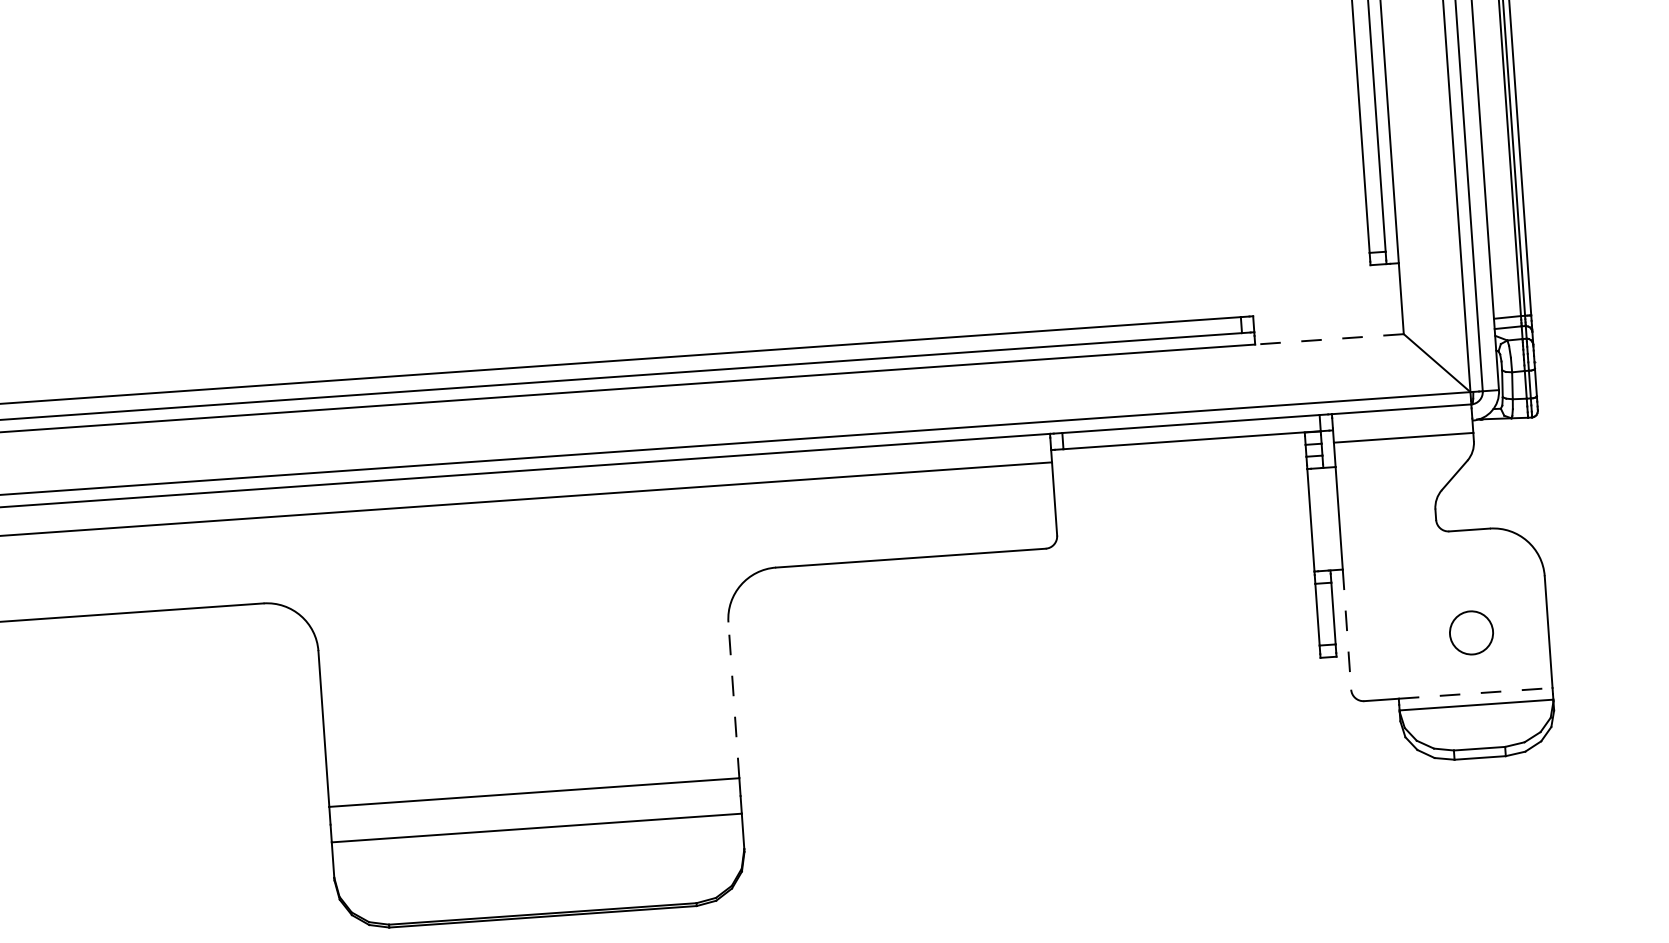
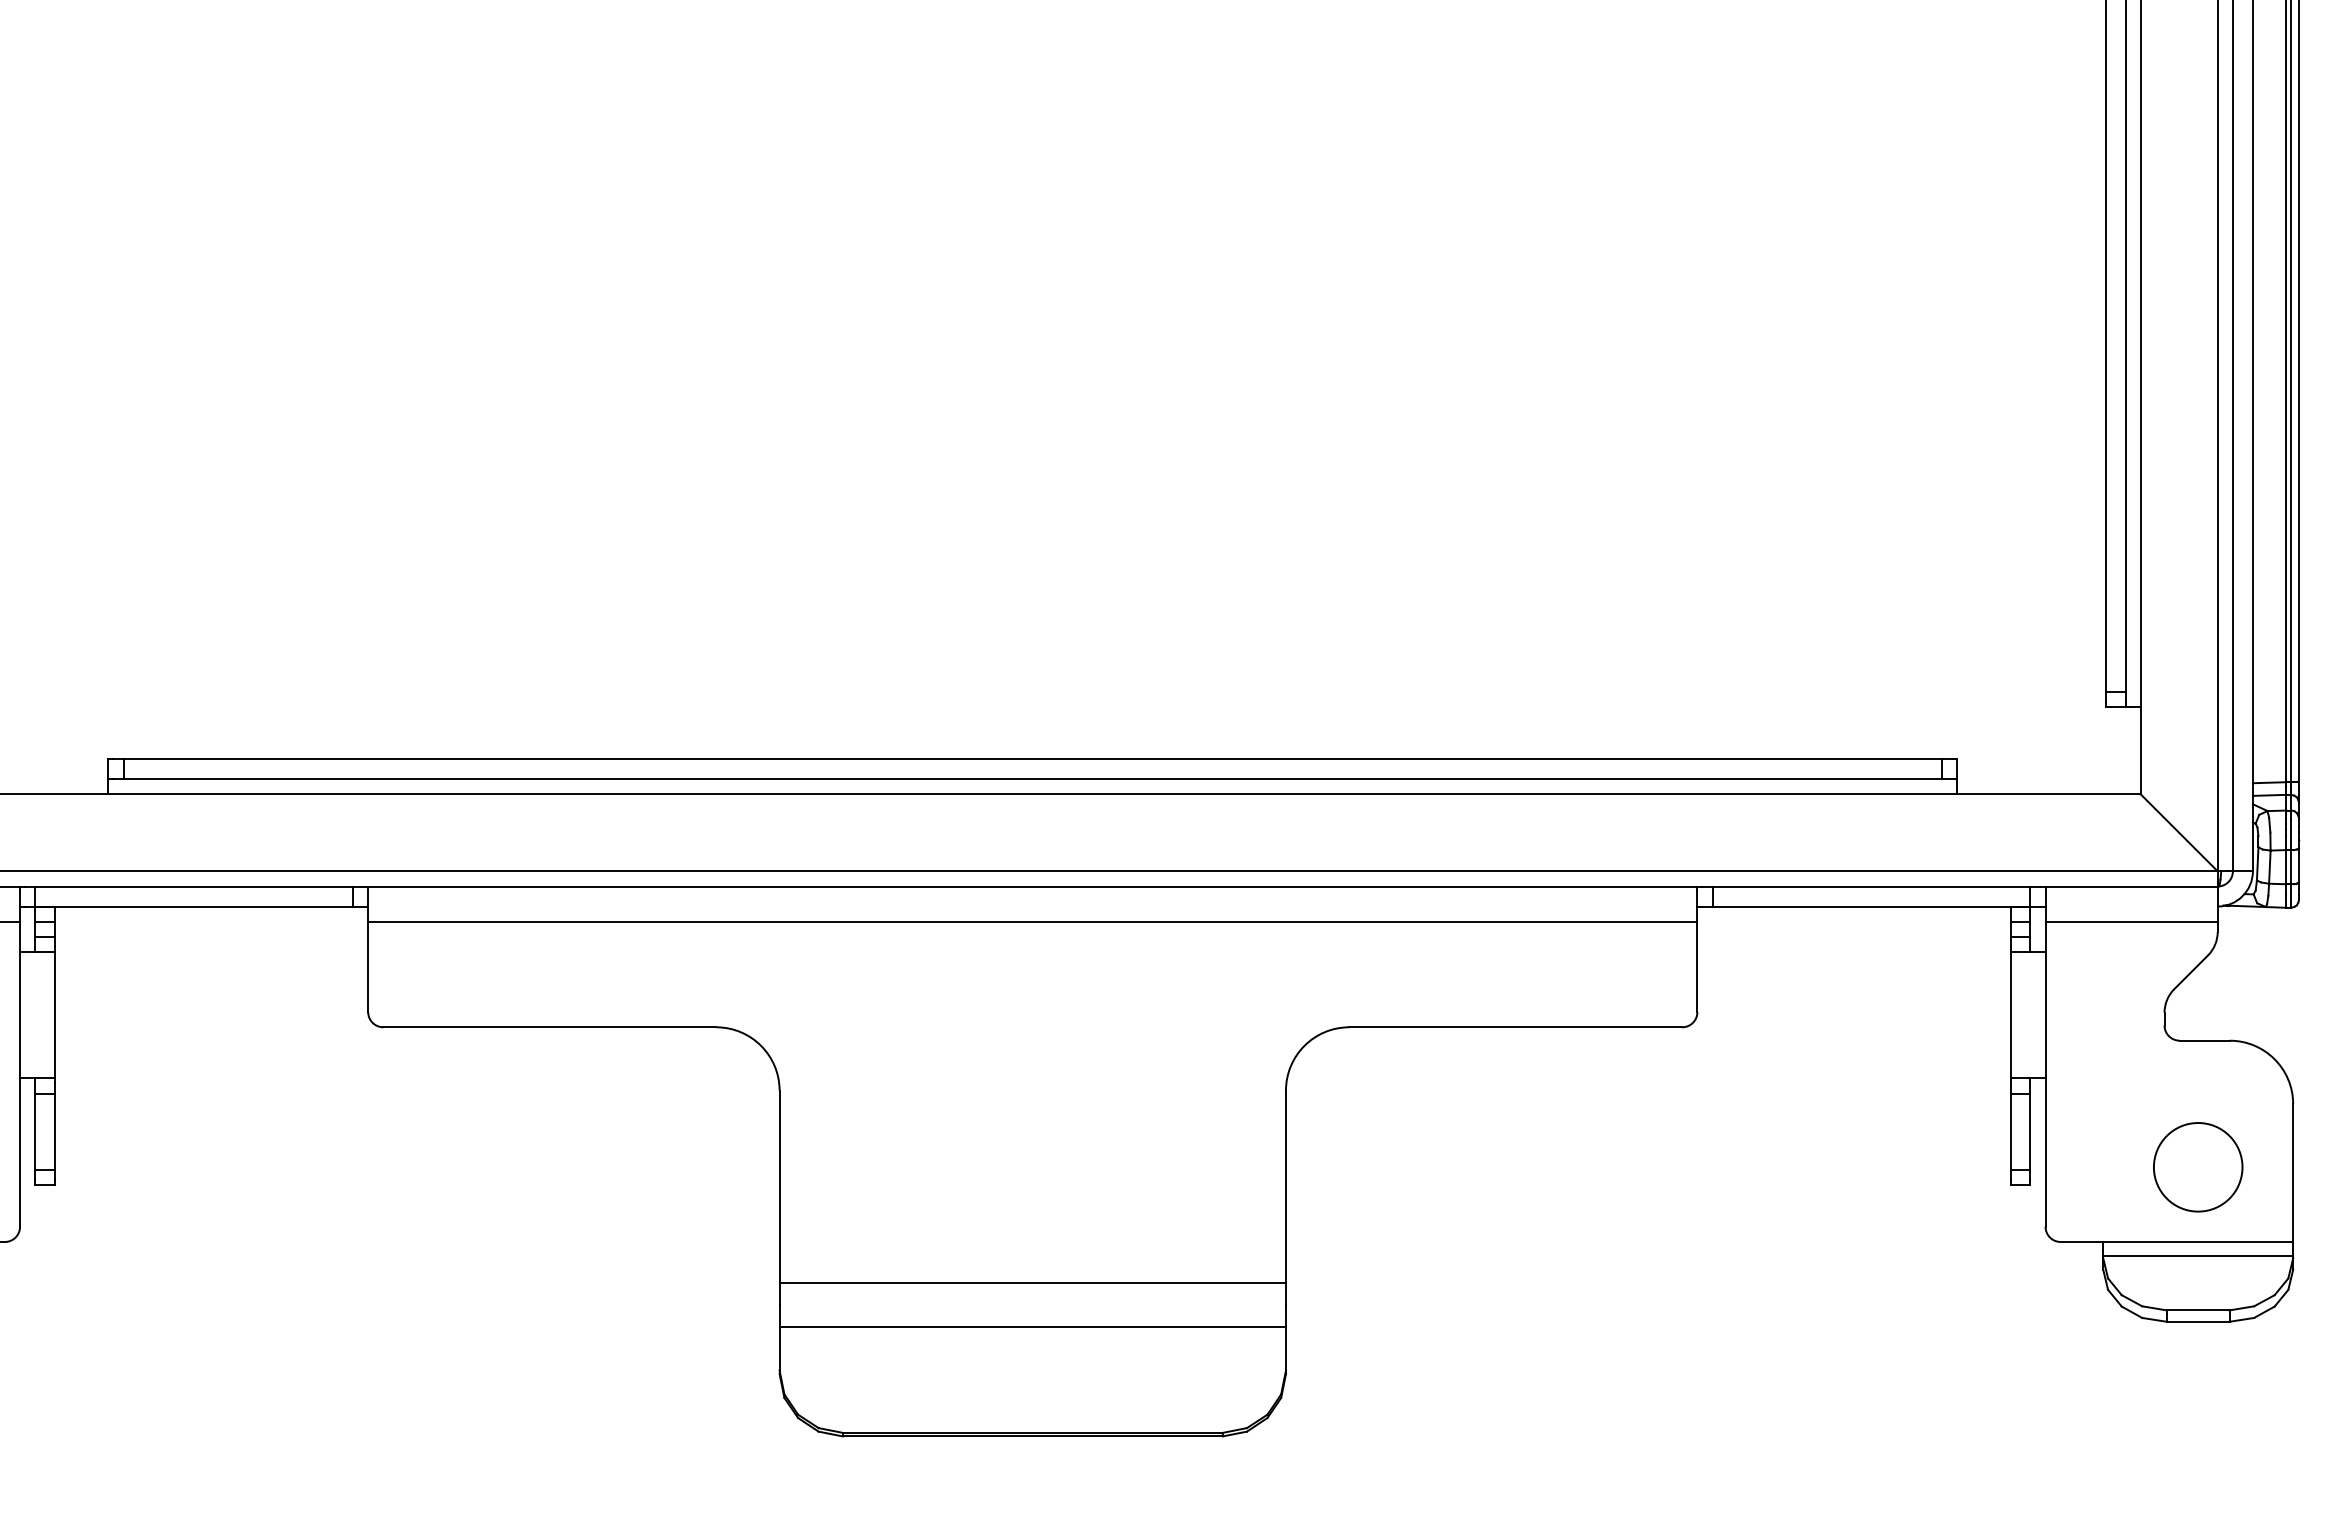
line: (1329, 339) -> (2048, 794), dashed -> solid
line: (1347, 630) -> (2045, 1153), dashed -> solid
circle: (1471, 633) -> (2198, 1167), size x1.67
line: (1475, 693) -> (2198, 1242), dashed -> solid
line: (733, 700) -> (1285, 1186), dashed -> solid

